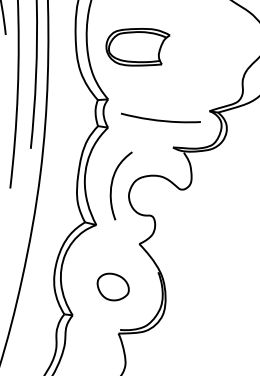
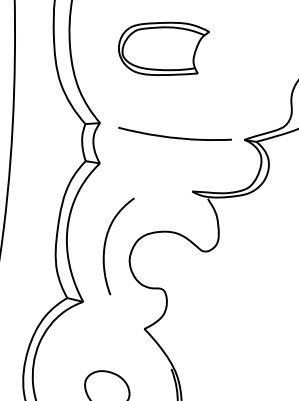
part: (137, 47) -> (163, 49), moved
curve: (160, 119) -> (174, 136), moved

